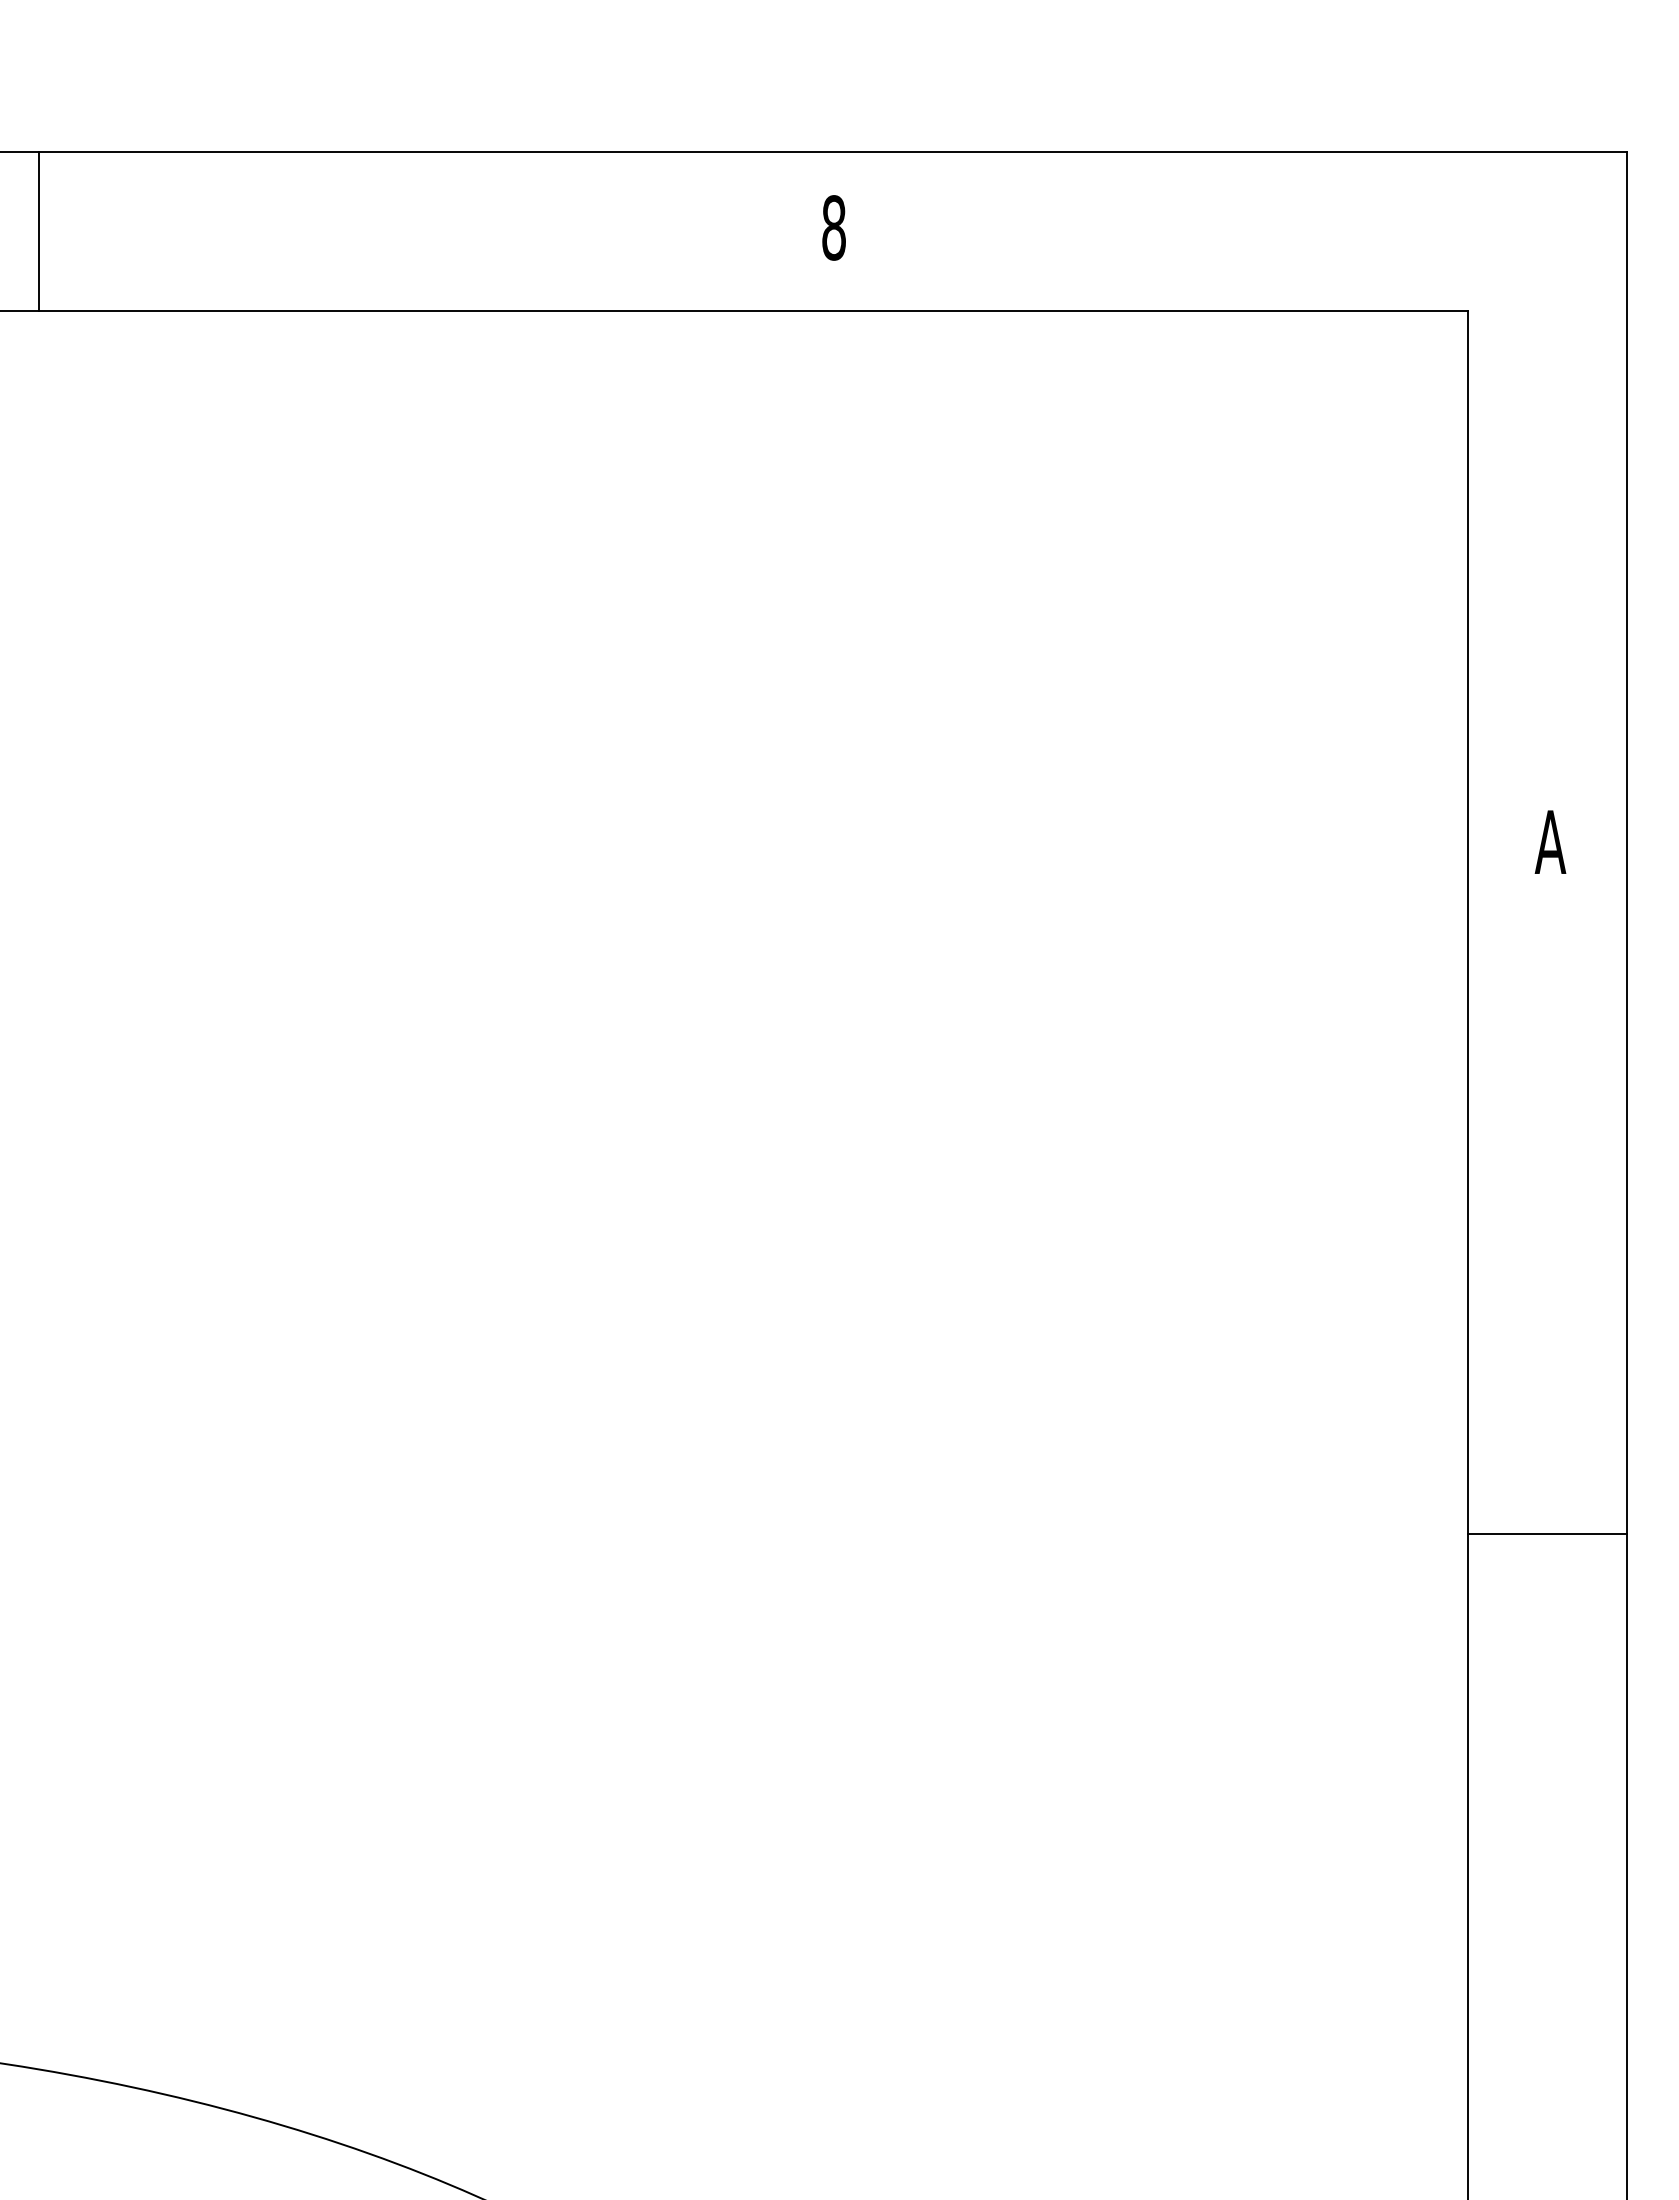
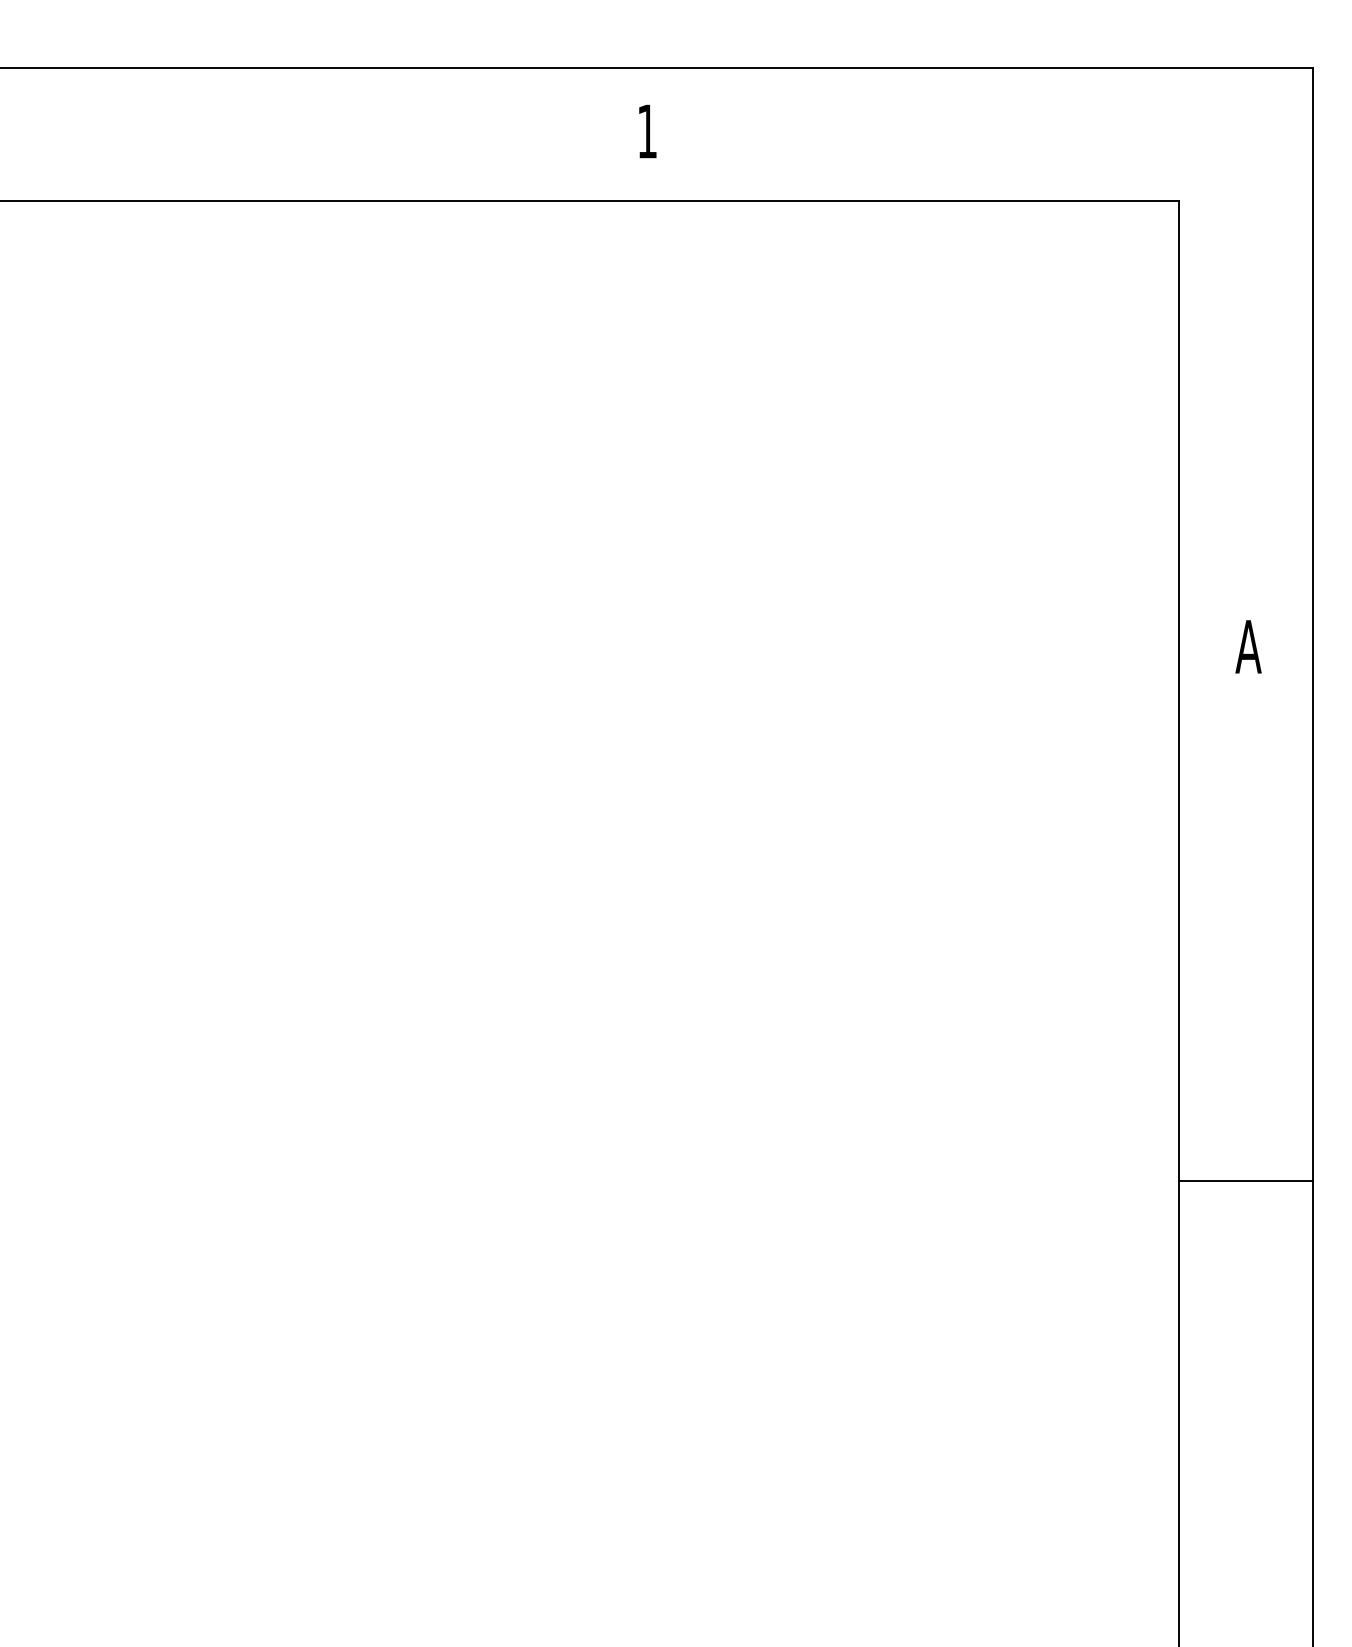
text: (833, 227) -> (646, 131), 8 -> 1
line: (1547, 1533) -> (1246, 1180), moved

